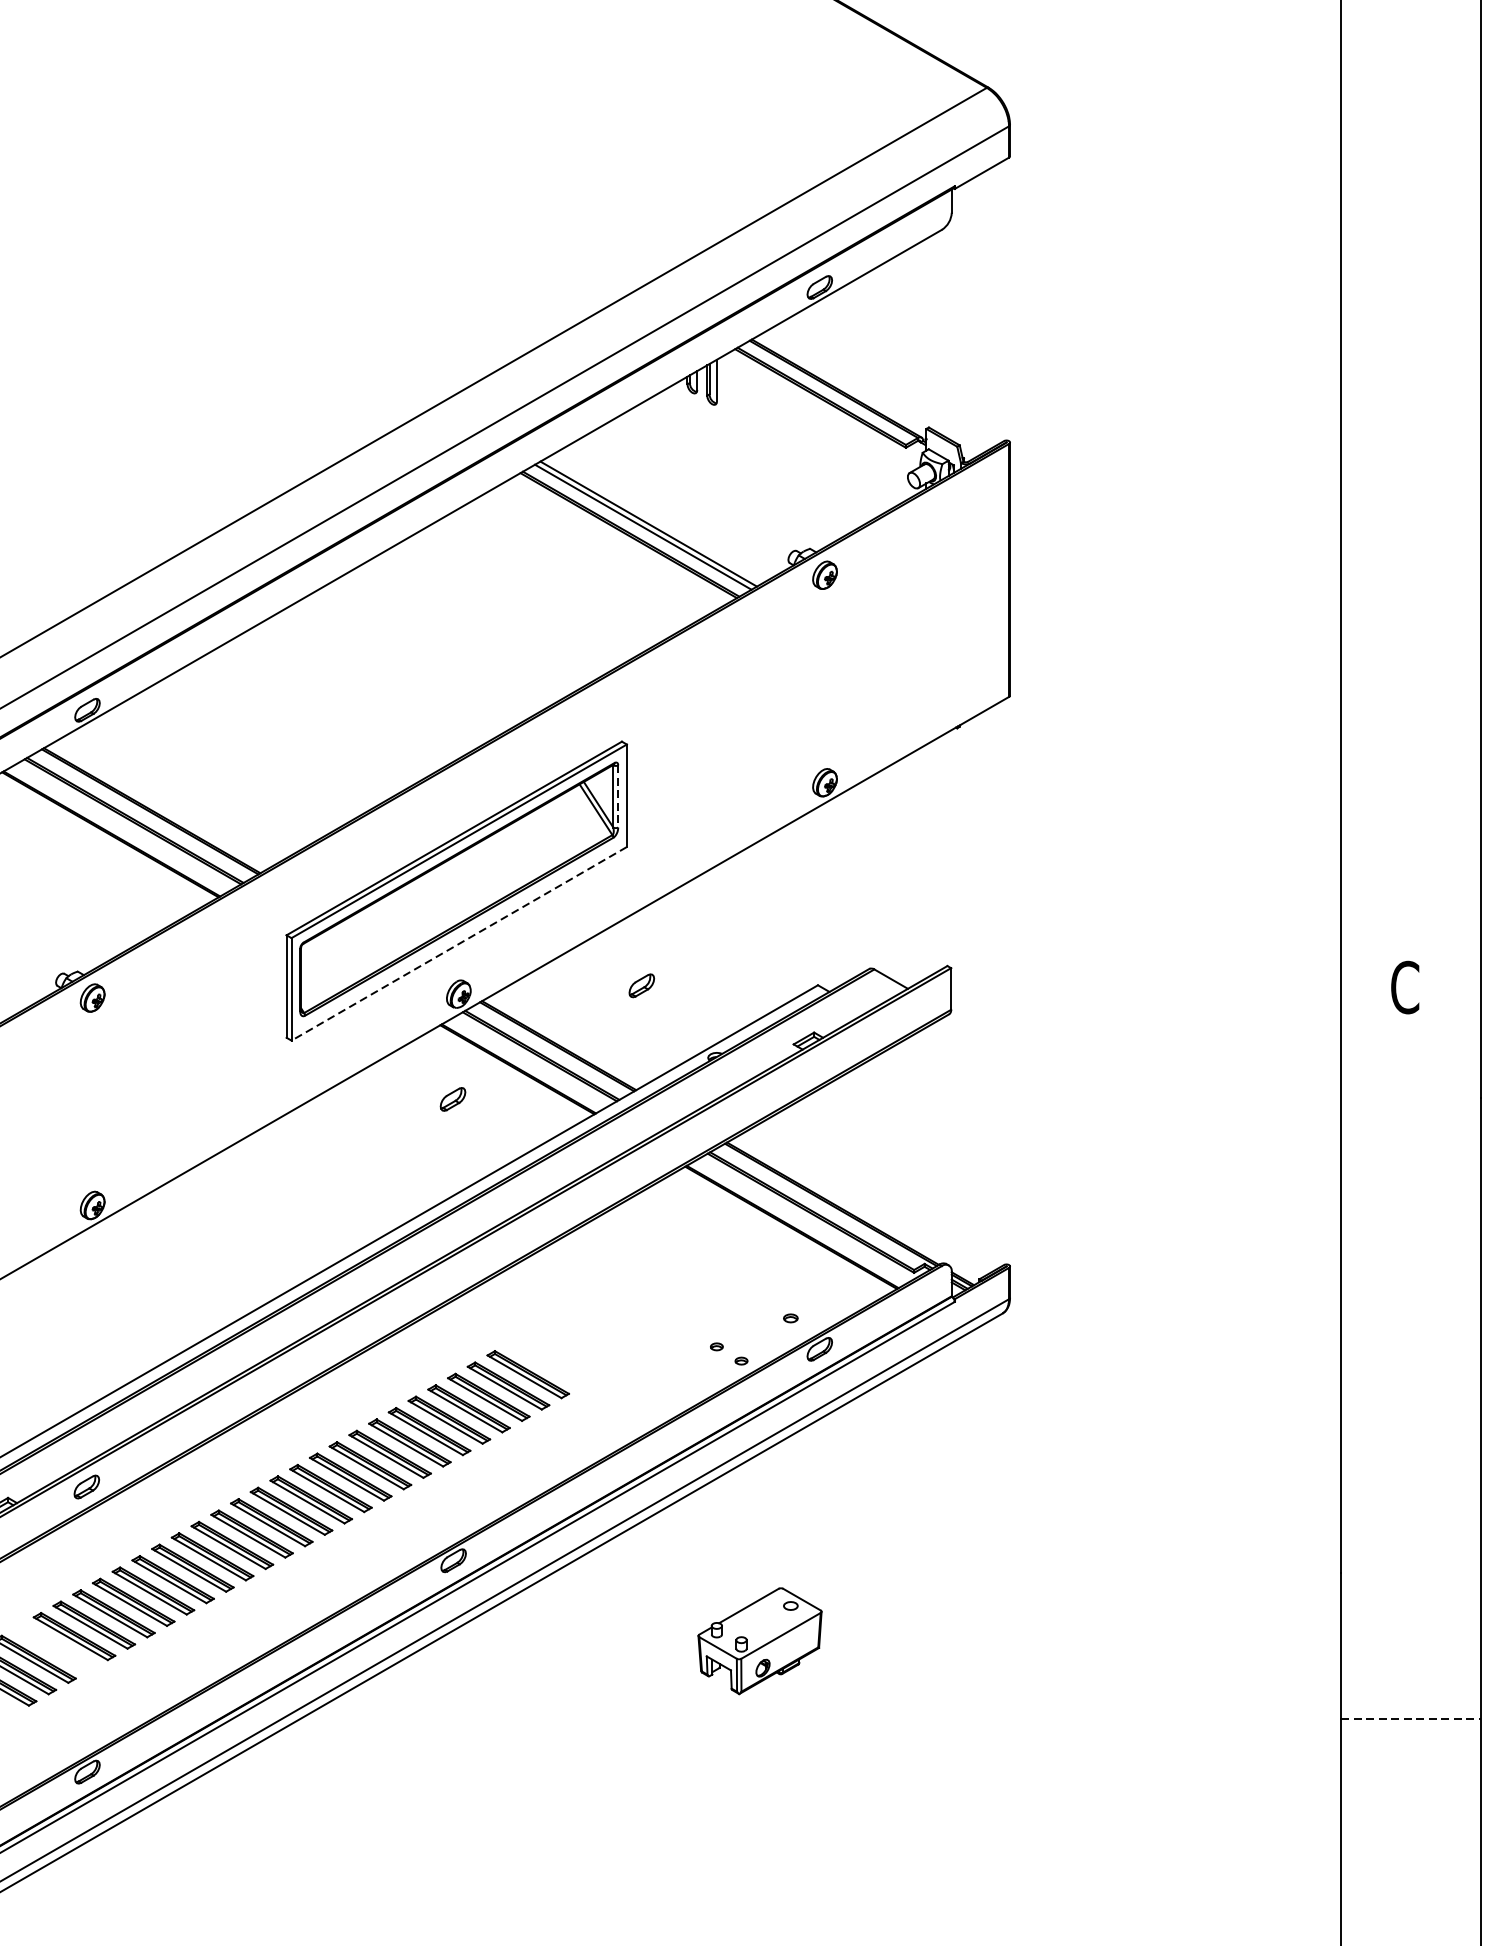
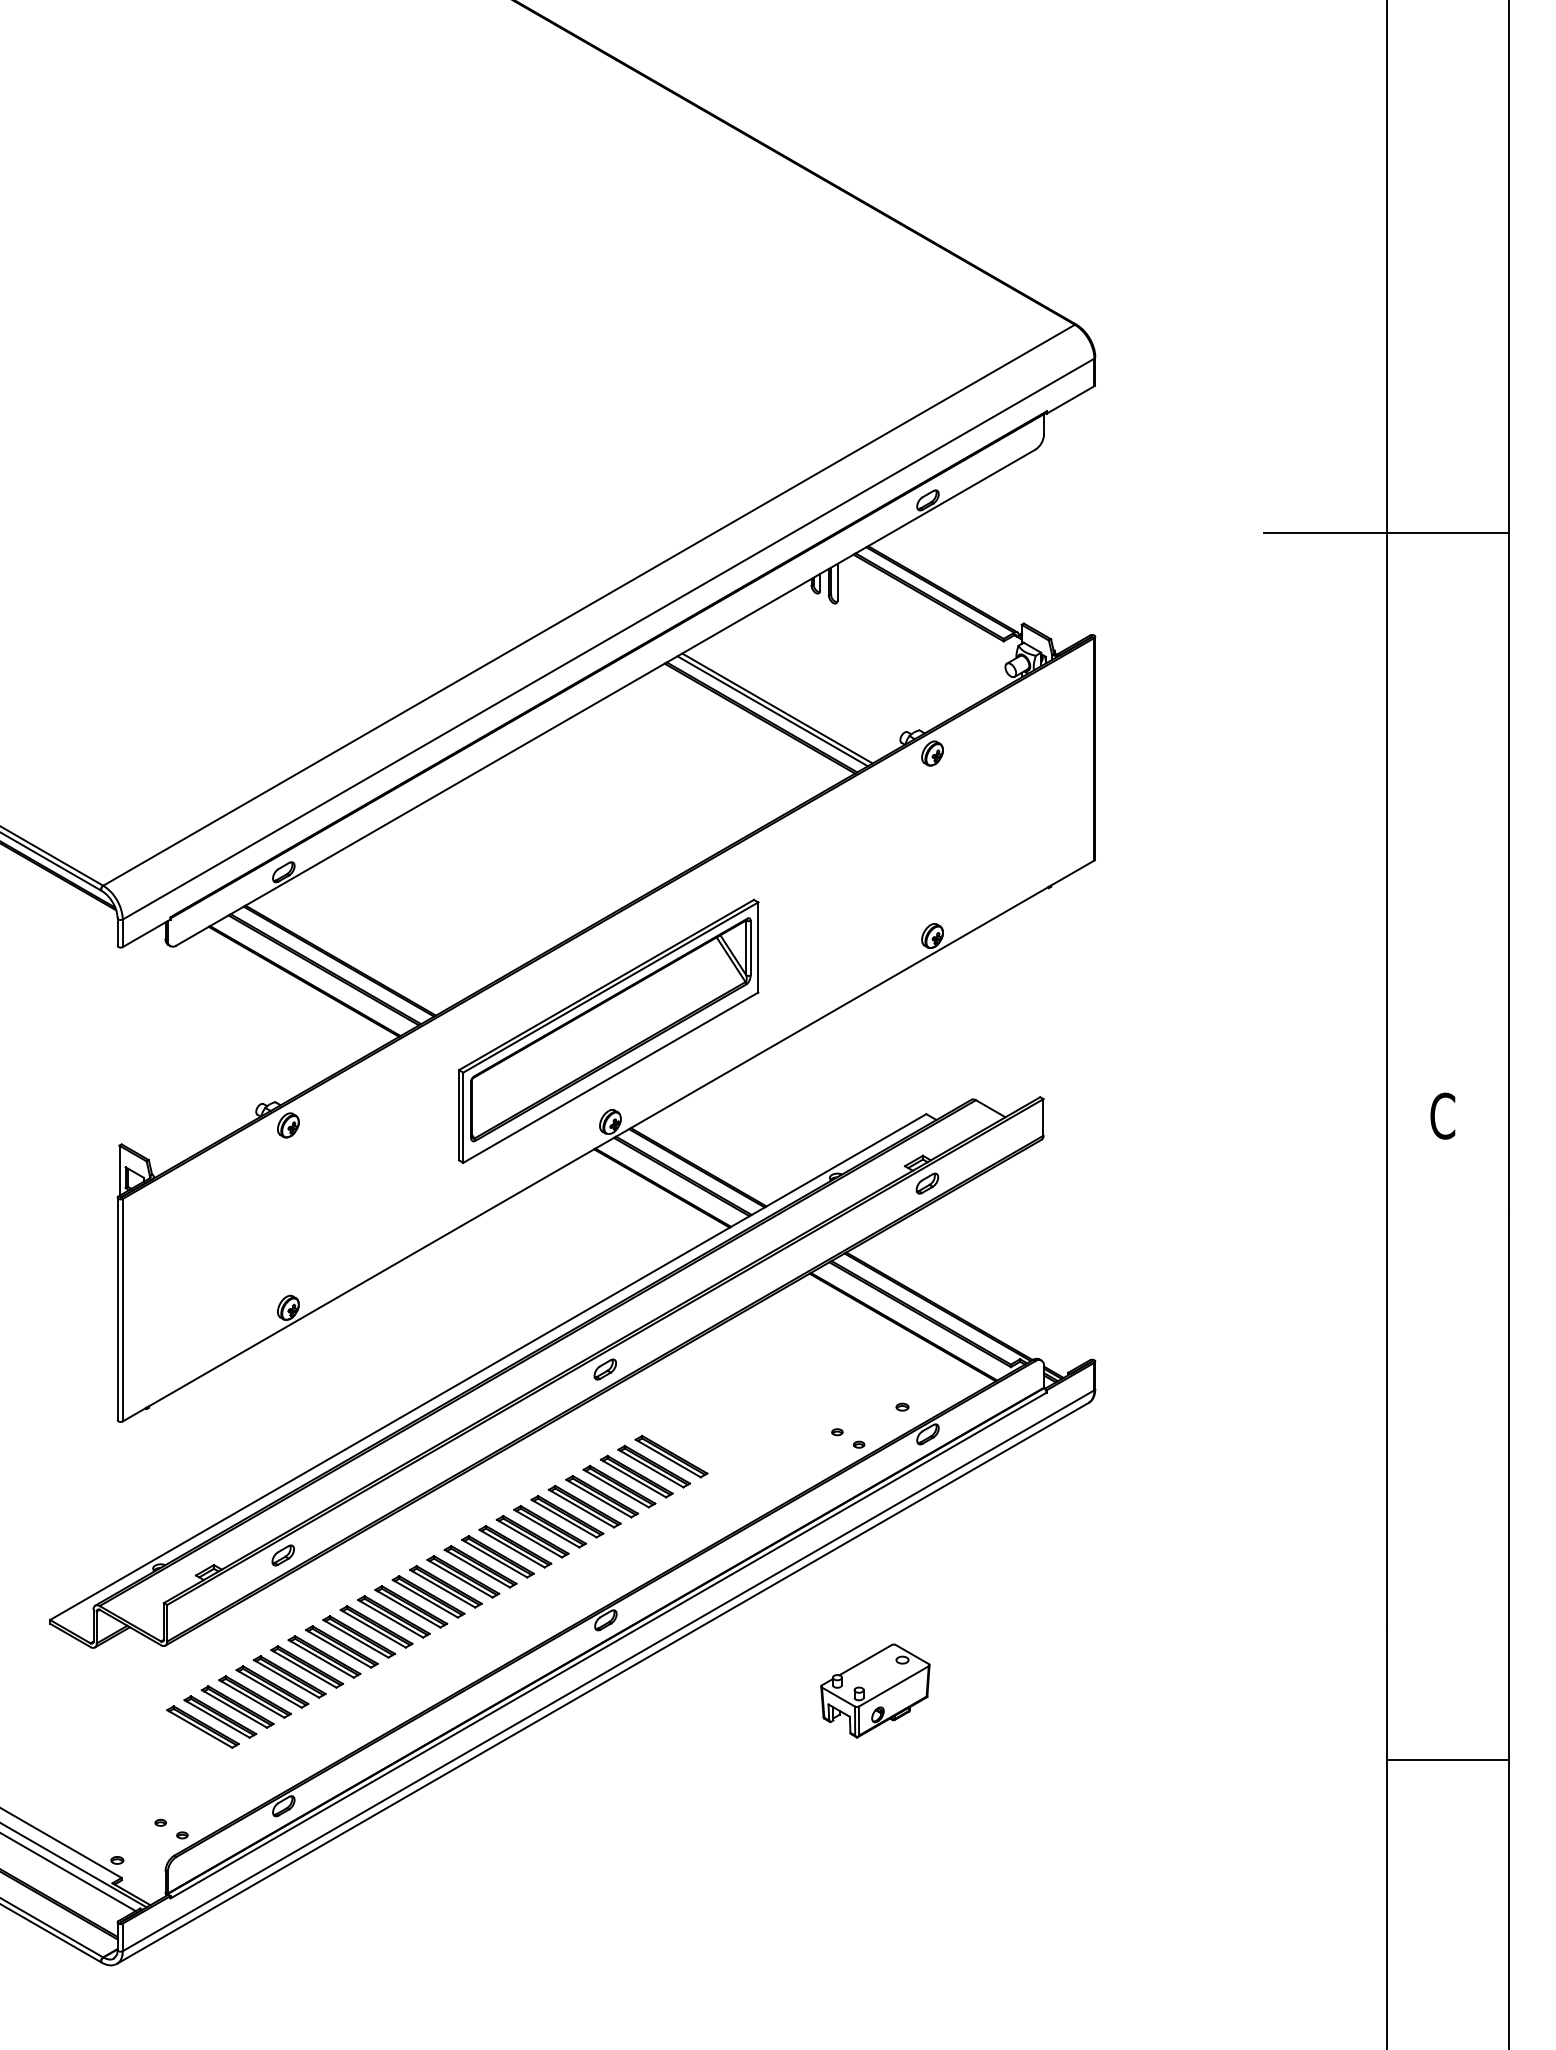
line: (1341, 323) -> (1386, 532), added
line: (618, 796) -> (750, 948), dashed -> solid
line: (458, 943) -> (610, 1077), dashed -> solid
part: (641, 985) -> (927, 1183), moved
part: (453, 1099) -> (605, 1369), moved
part: (54, 1647) -> (254, 1696), added
line: (1411, 1718) -> (1448, 1759), dashed -> solid

